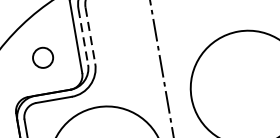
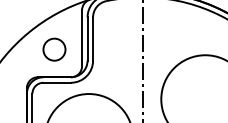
line: (91, 36) -> (93, 39), dashed -> solid
line: (83, 37) -> (87, 39), dashed -> solid
circle: (43, 57) -> (54, 49), size x1.43

